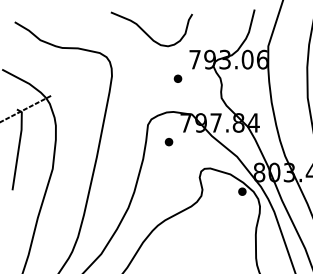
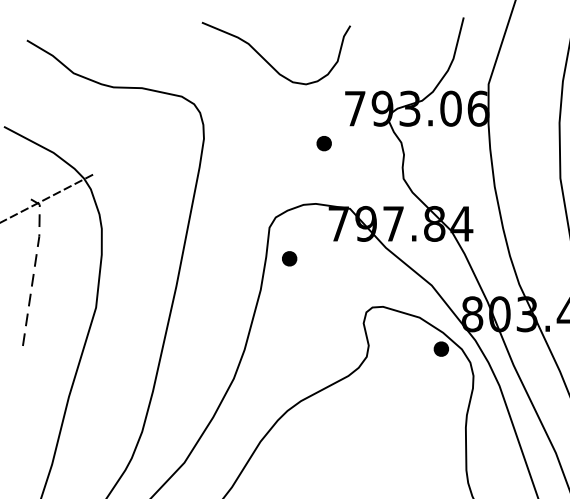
part: (168, 142) -> (288, 259), moved
line: (18, 147) -> (33, 268), solid -> dashed

